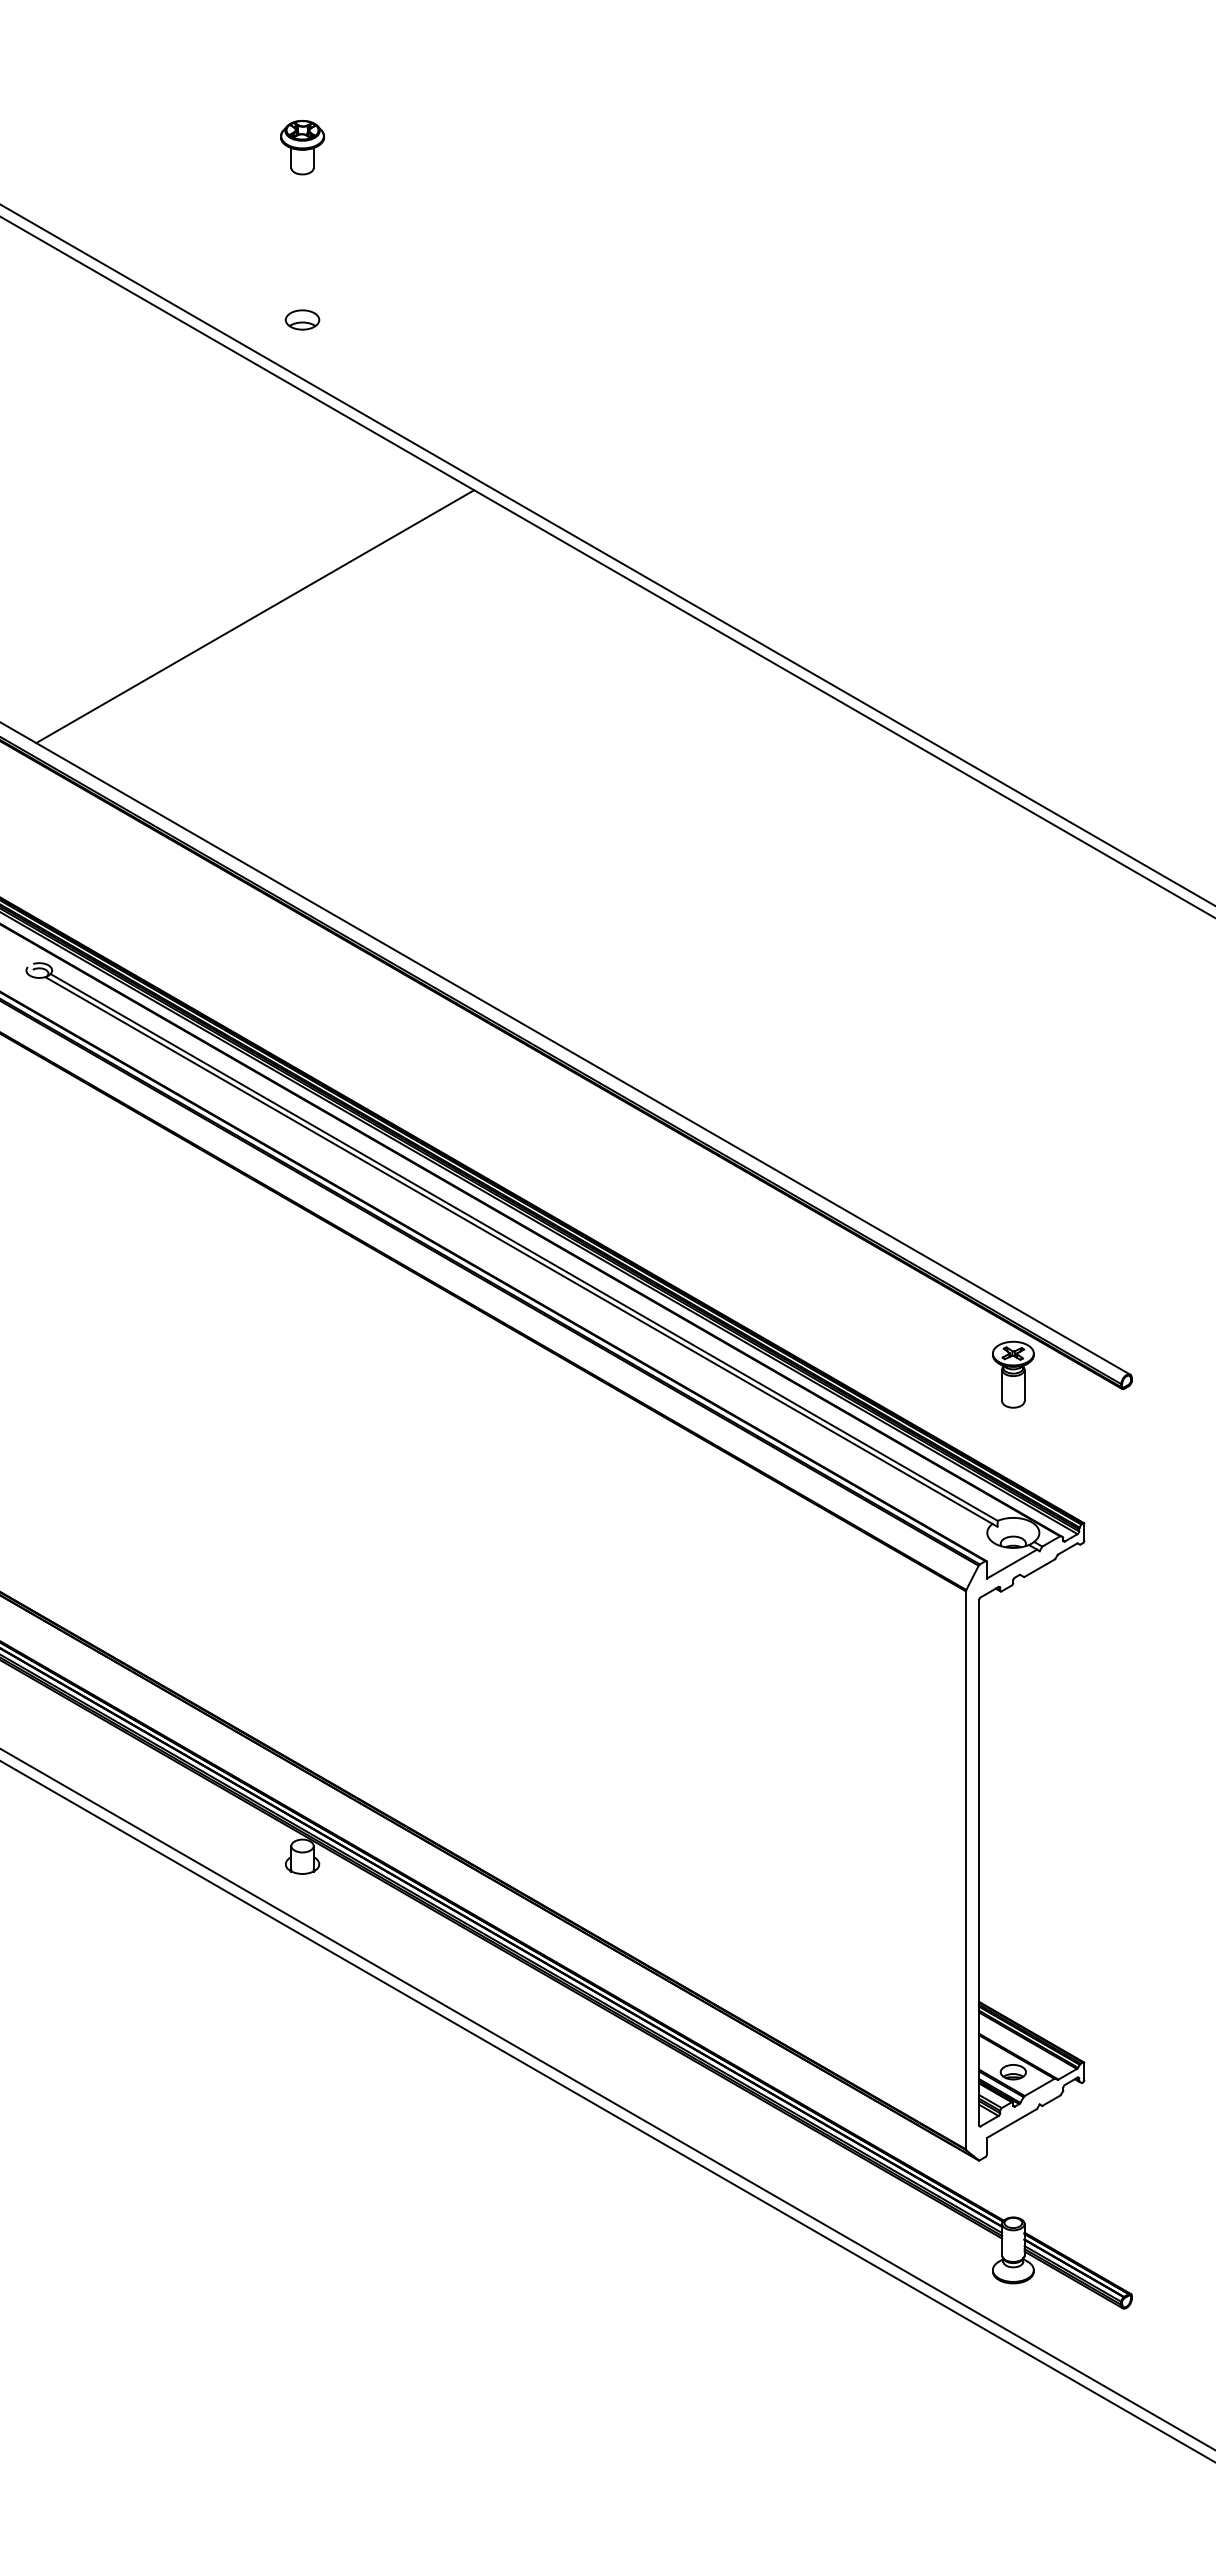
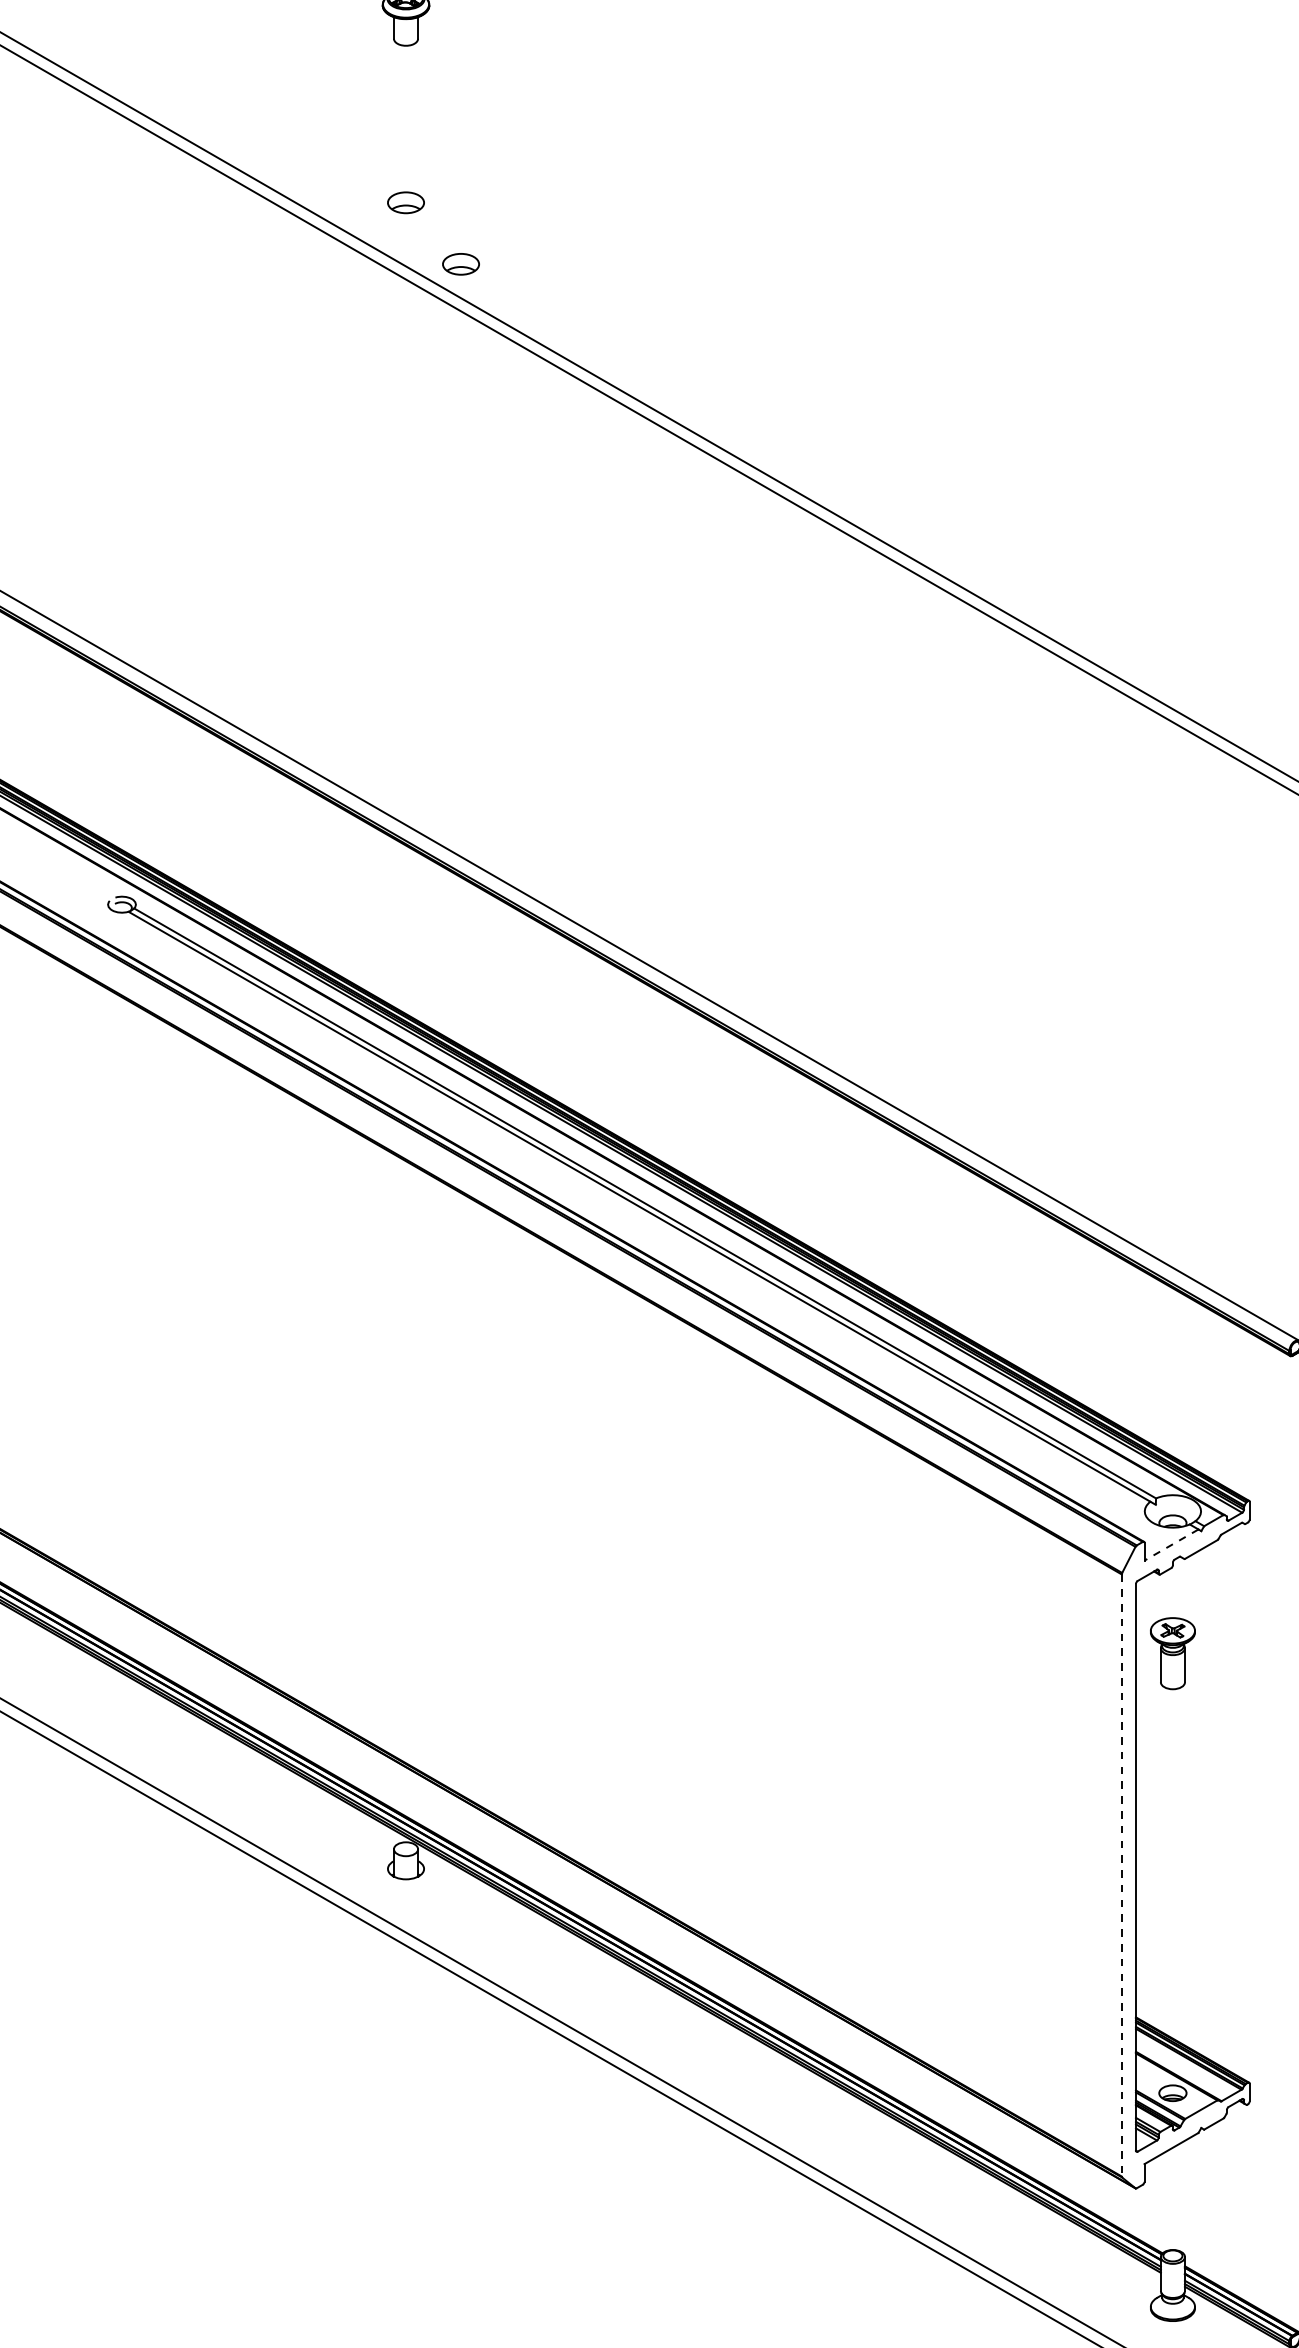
part: (353, 376) -> (461, 263), added
line: (255, 616) -> (355, 522), removed
part: (1013, 1374) -> (1173, 1653), moved
line: (1012, 1564) -> (1172, 1545), solid -> dashed
line: (965, 1870) -> (1121, 1875), solid -> dashed

